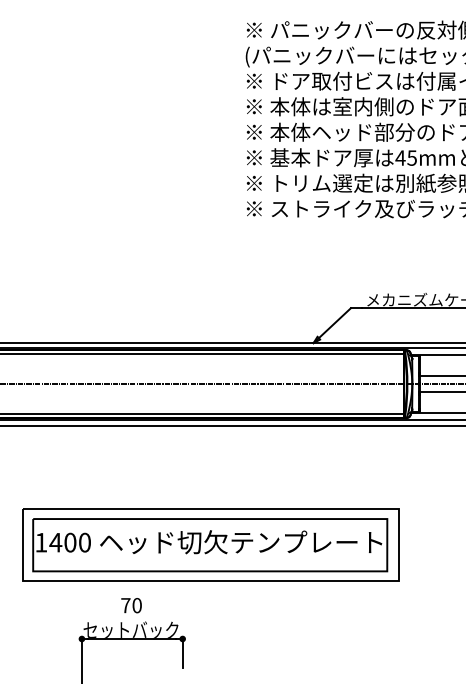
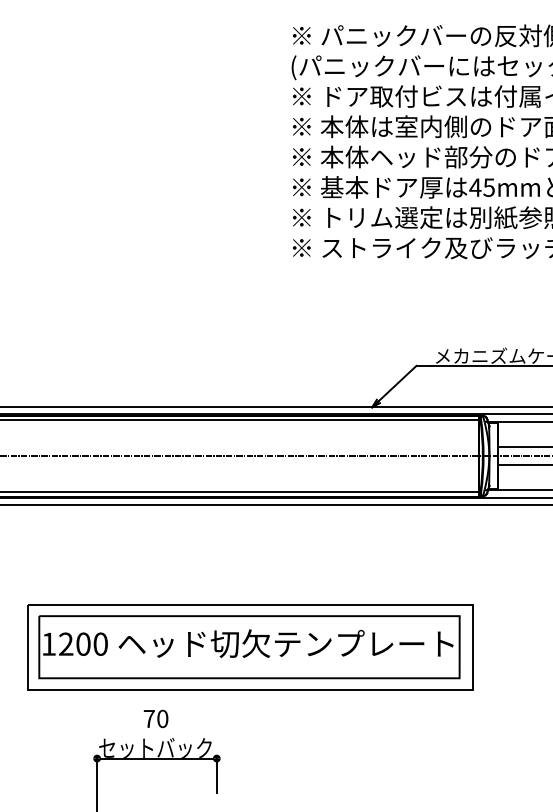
text: (55, 542) -> (65, 644), 1400 -> 1200

